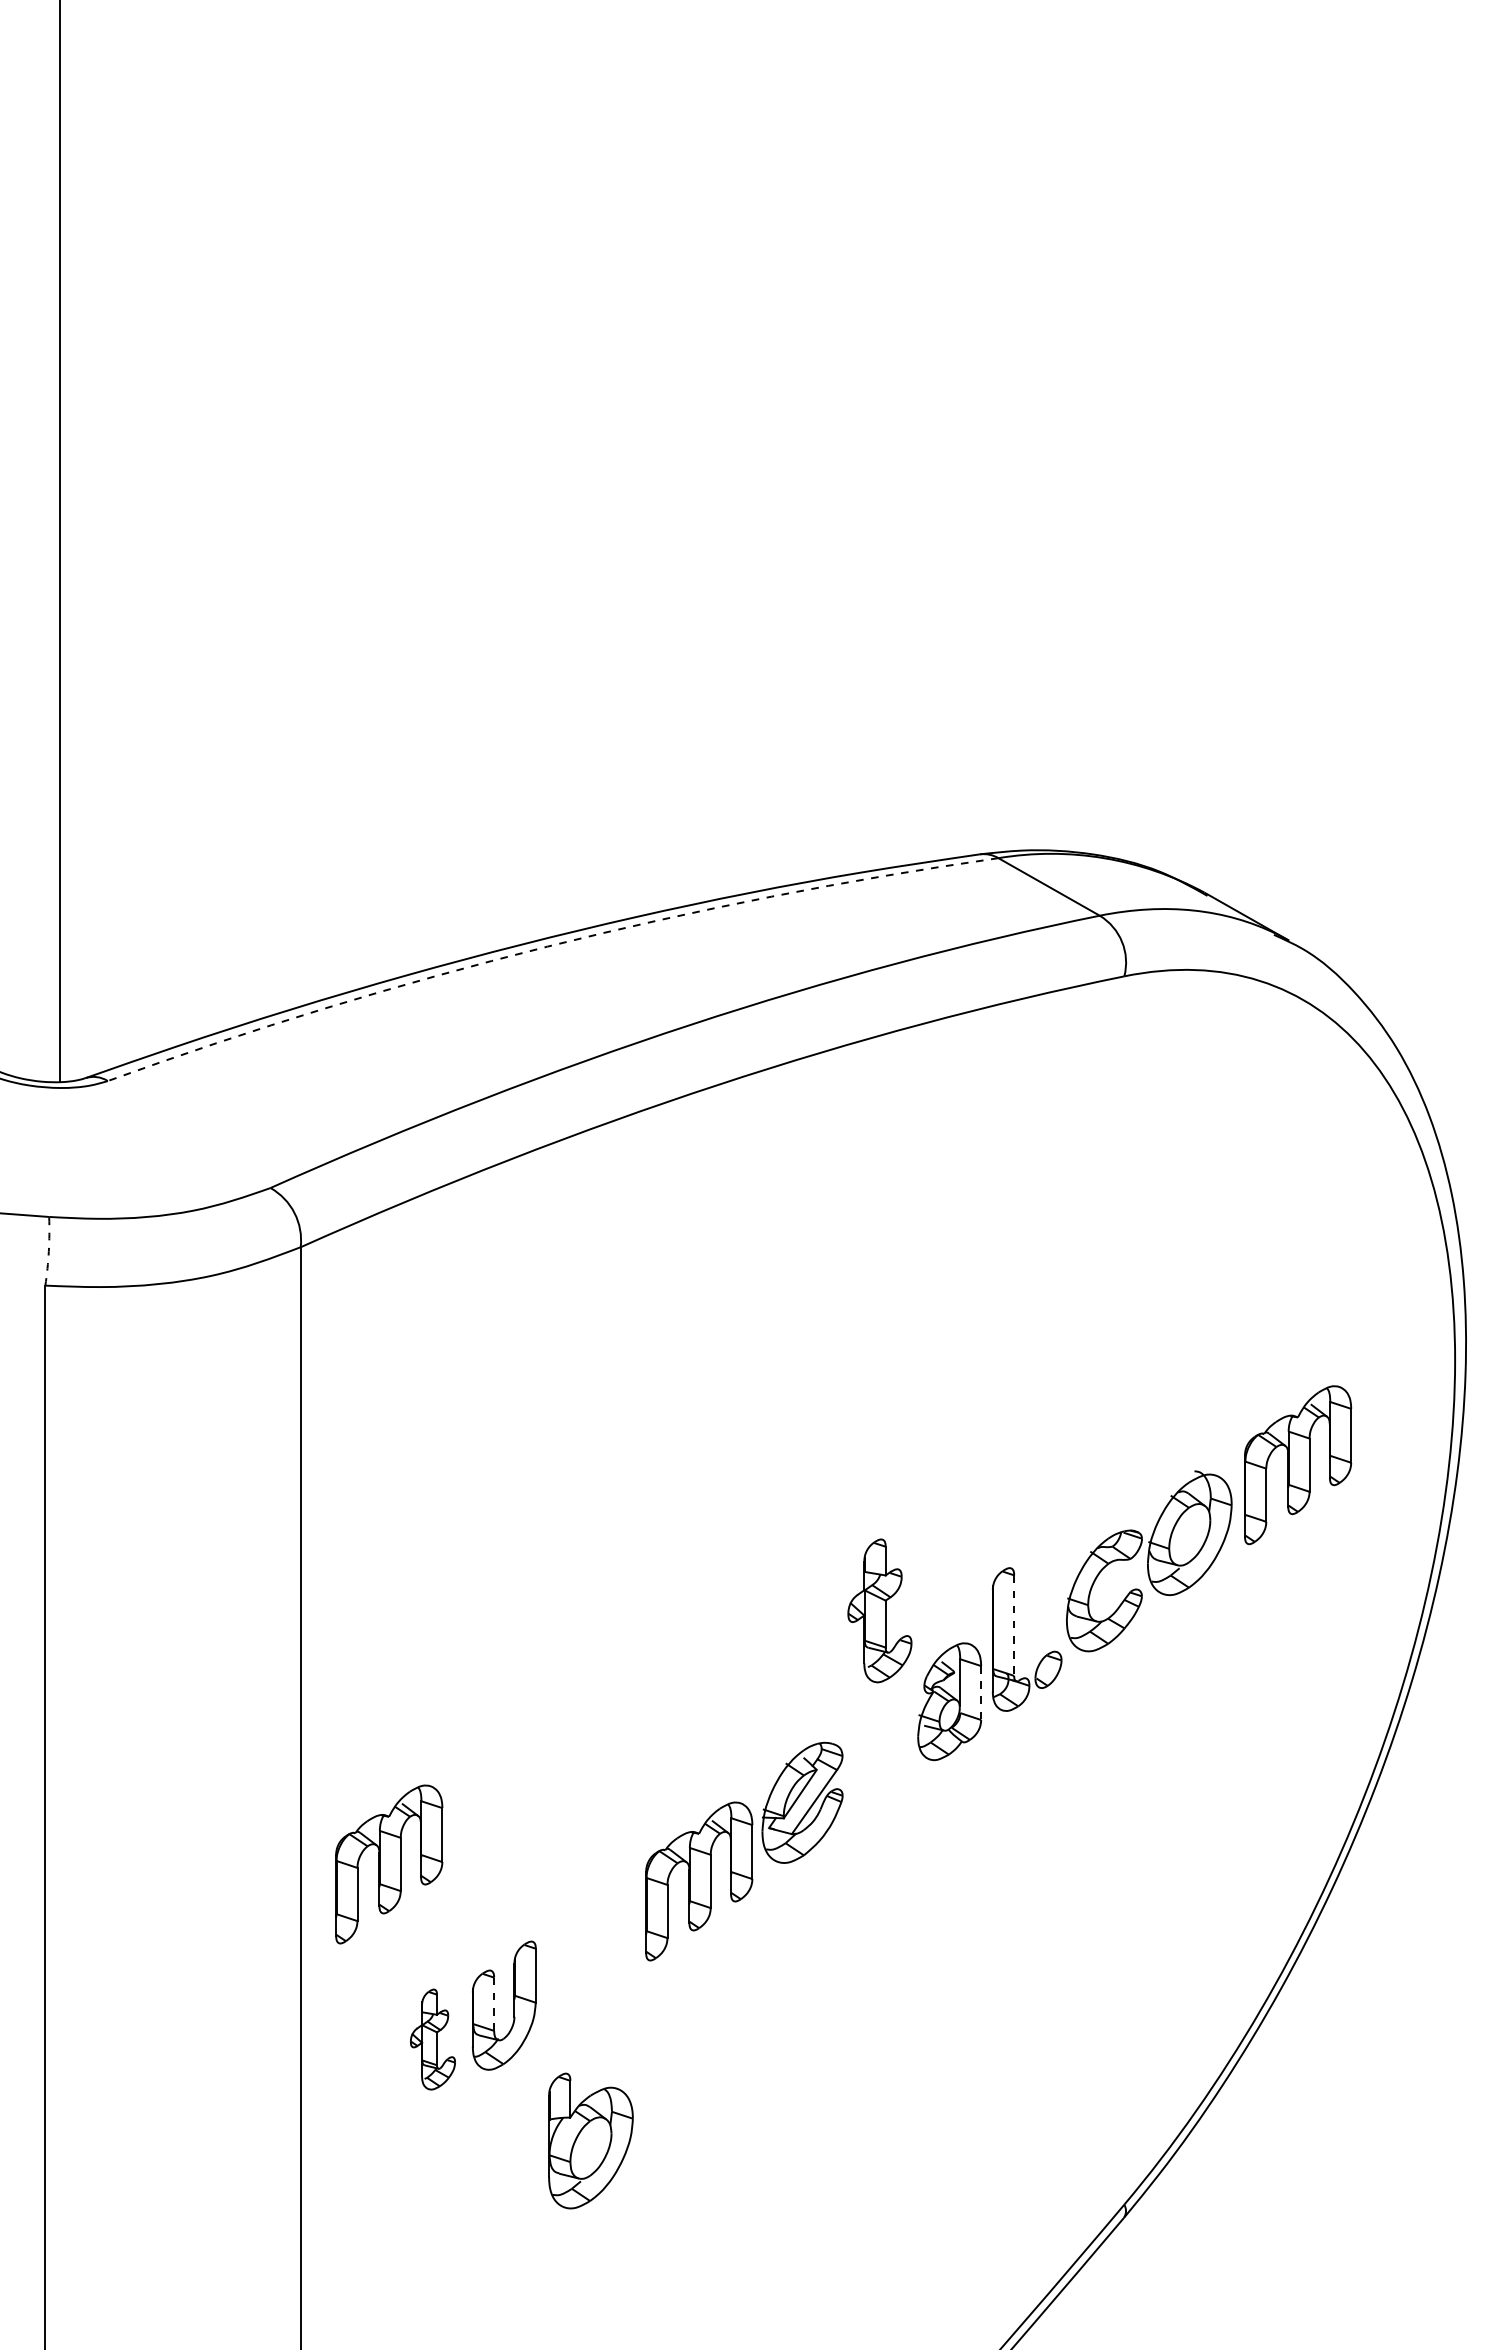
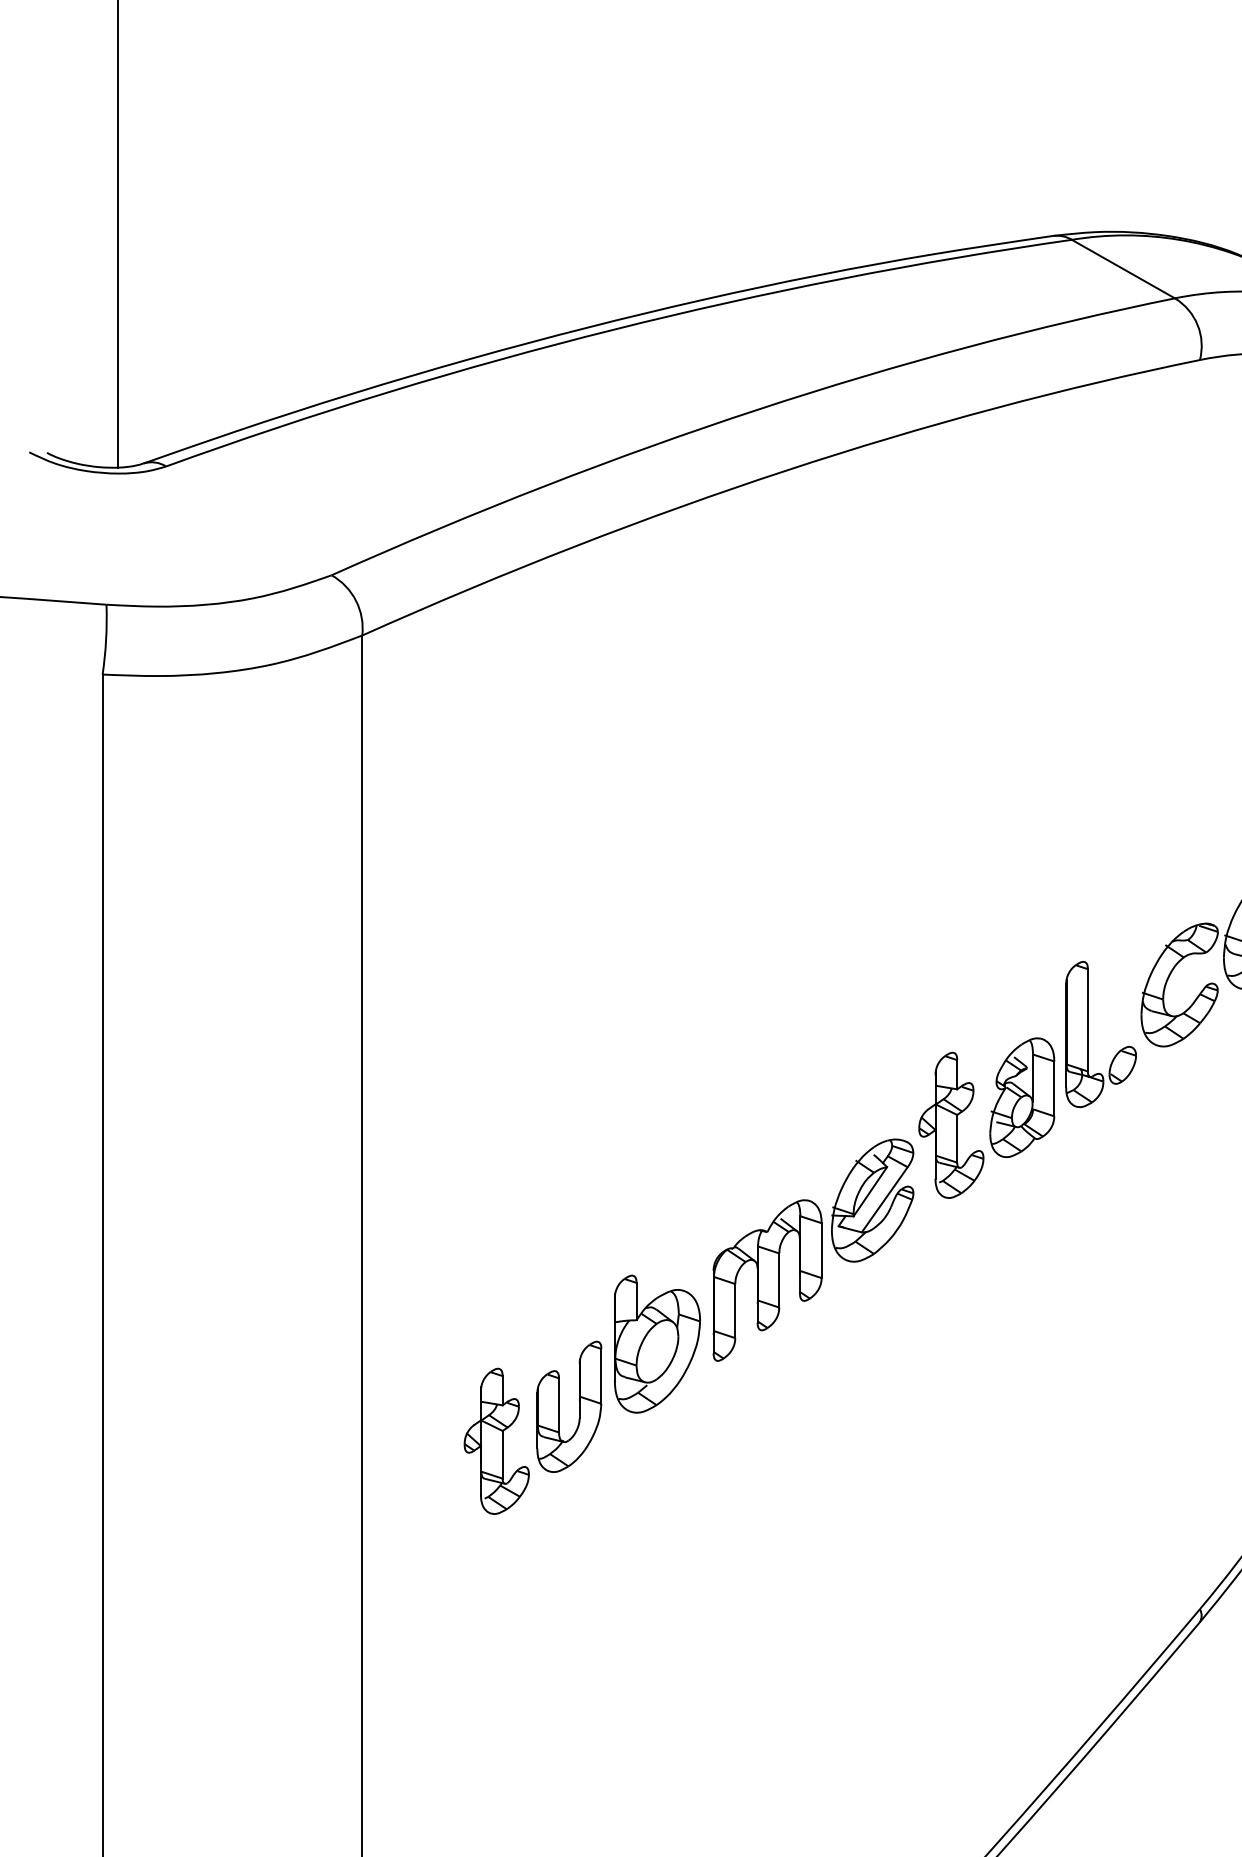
arc: (547, 946) -> (613, 329), dashed -> solid
arc: (48, 1251) -> (105, 639), dashed -> solid
part: (879, 1610) -> (950, 1124), moved
line: (1014, 1626) -> (1088, 1021), dashed -> solid
line: (981, 1693) -> (1054, 1089), dashed -> solid
part: (389, 1864) -> (452, 1263), removed
line: (494, 2004) -> (559, 1405), dashed -> solid
part: (432, 2039) -> (496, 1441), size x1.43
part: (590, 2140) -> (657, 1343), moved

